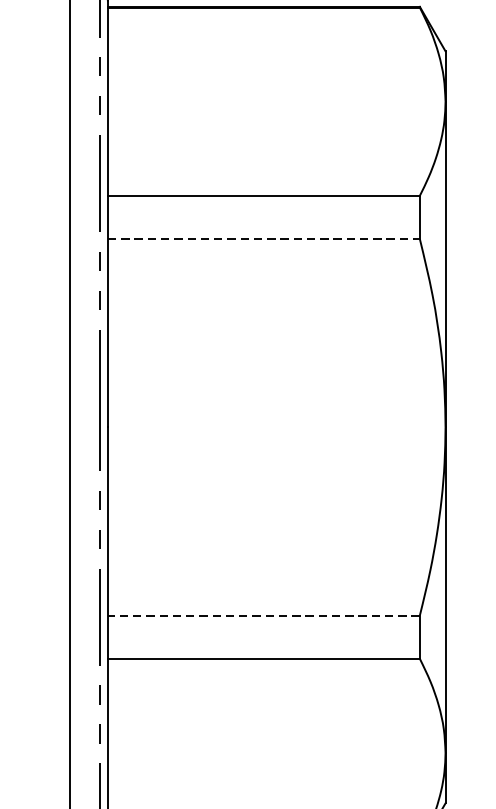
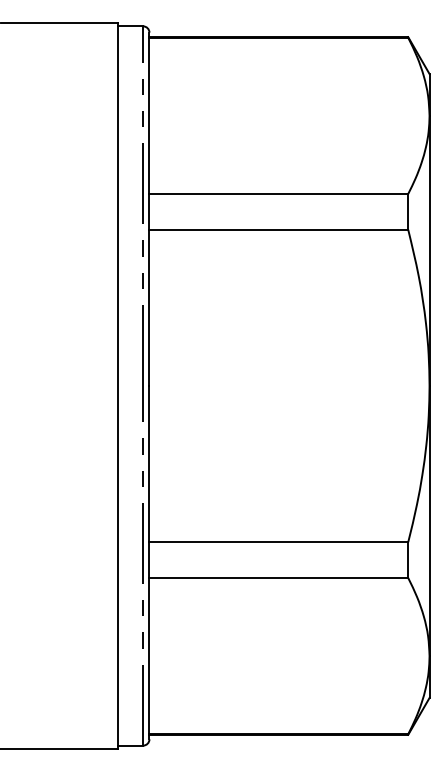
line: (264, 238) -> (279, 229), dashed -> solid
line: (263, 615) -> (278, 542), dashed -> solid

